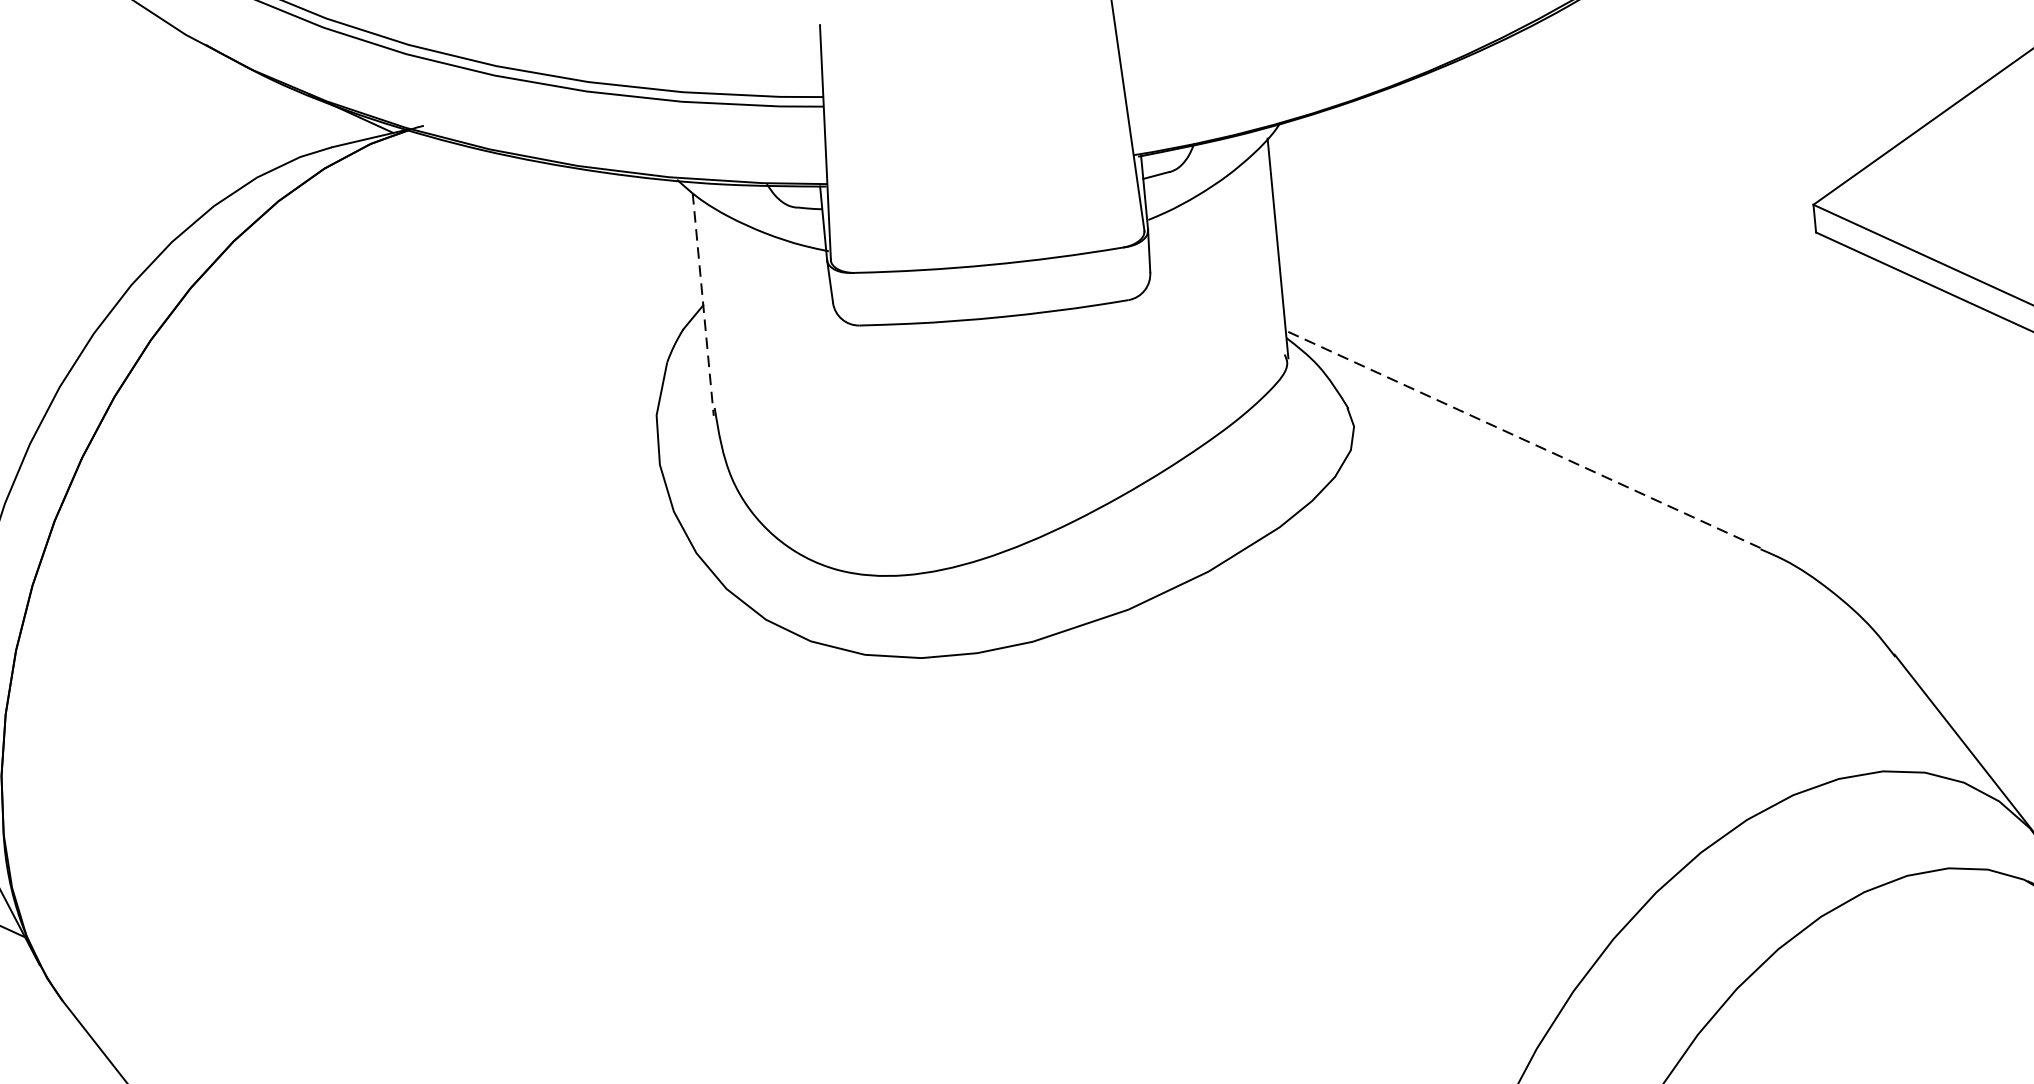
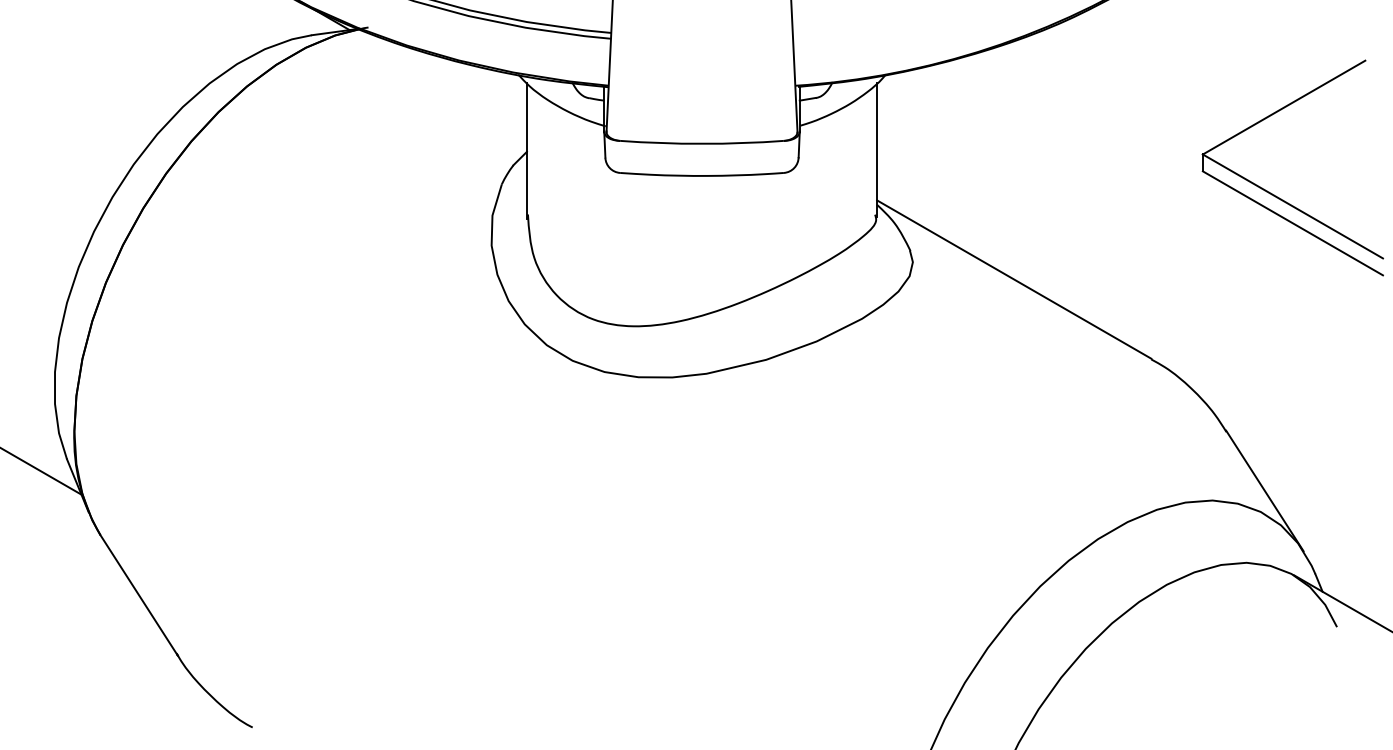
line: (702, 304) -> (526, 151), dashed -> solid
line: (1521, 439) -> (1013, 279), dashed -> solid

